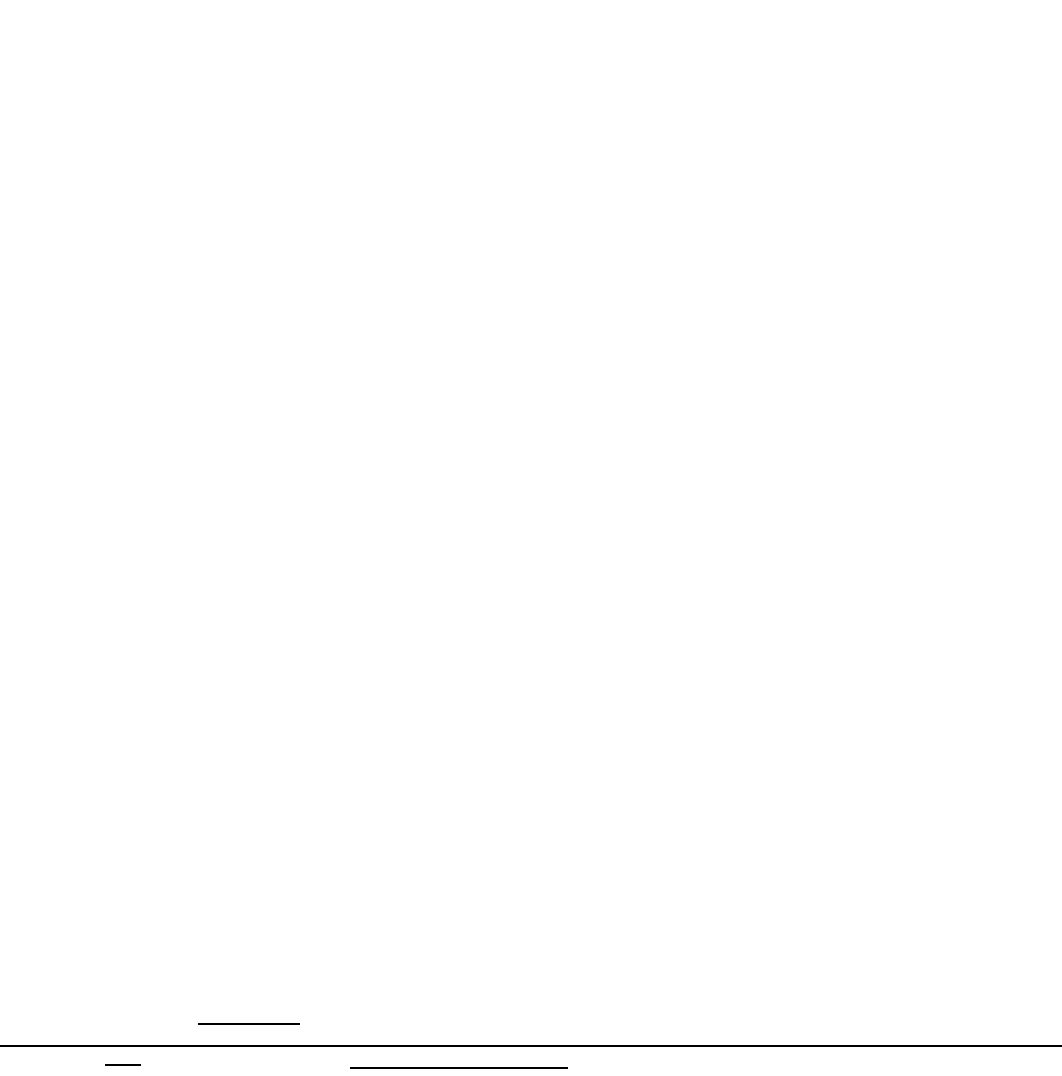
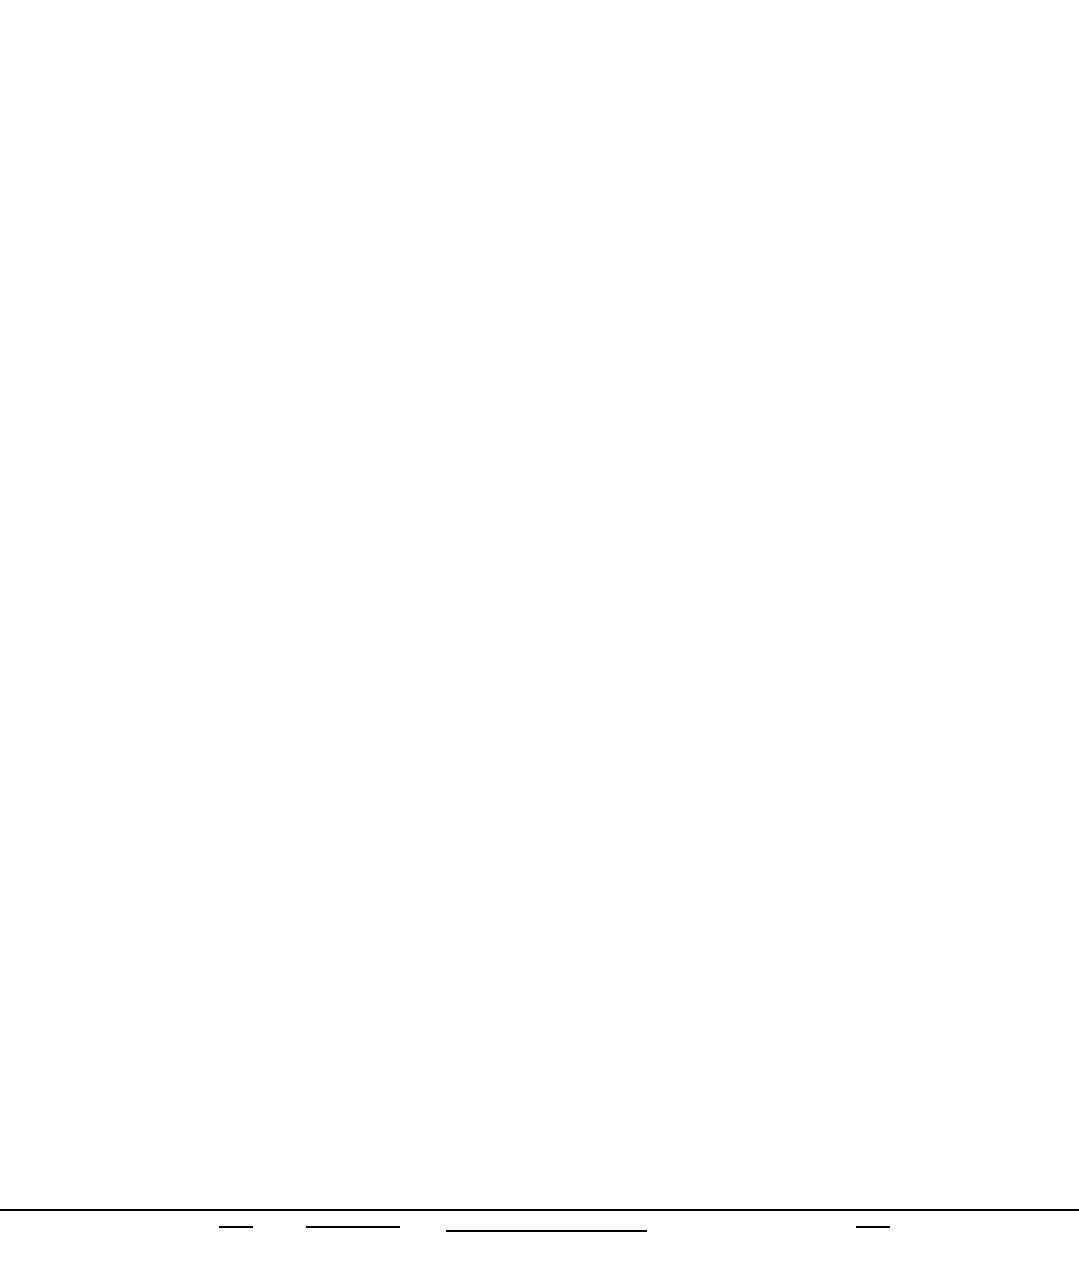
line: (248, 1022) -> (352, 1226), moved
line: (811, 1063) -> (872, 1226), added

